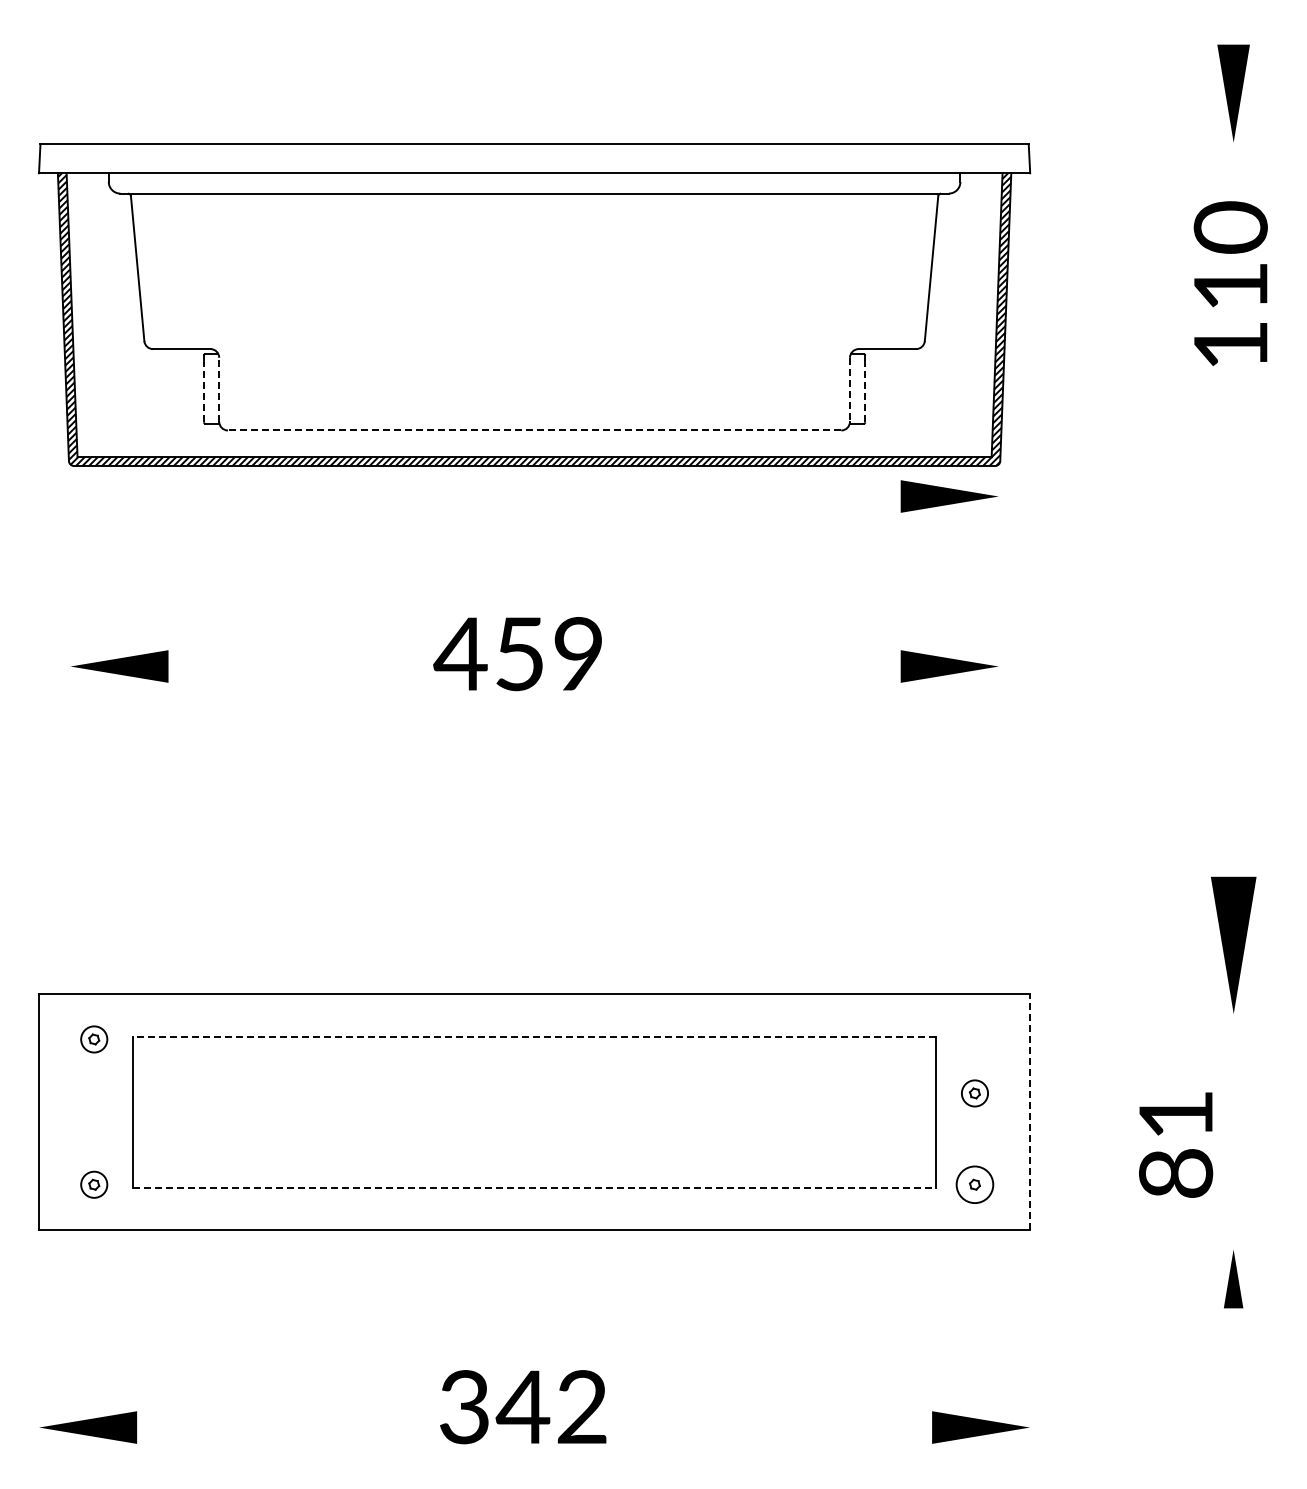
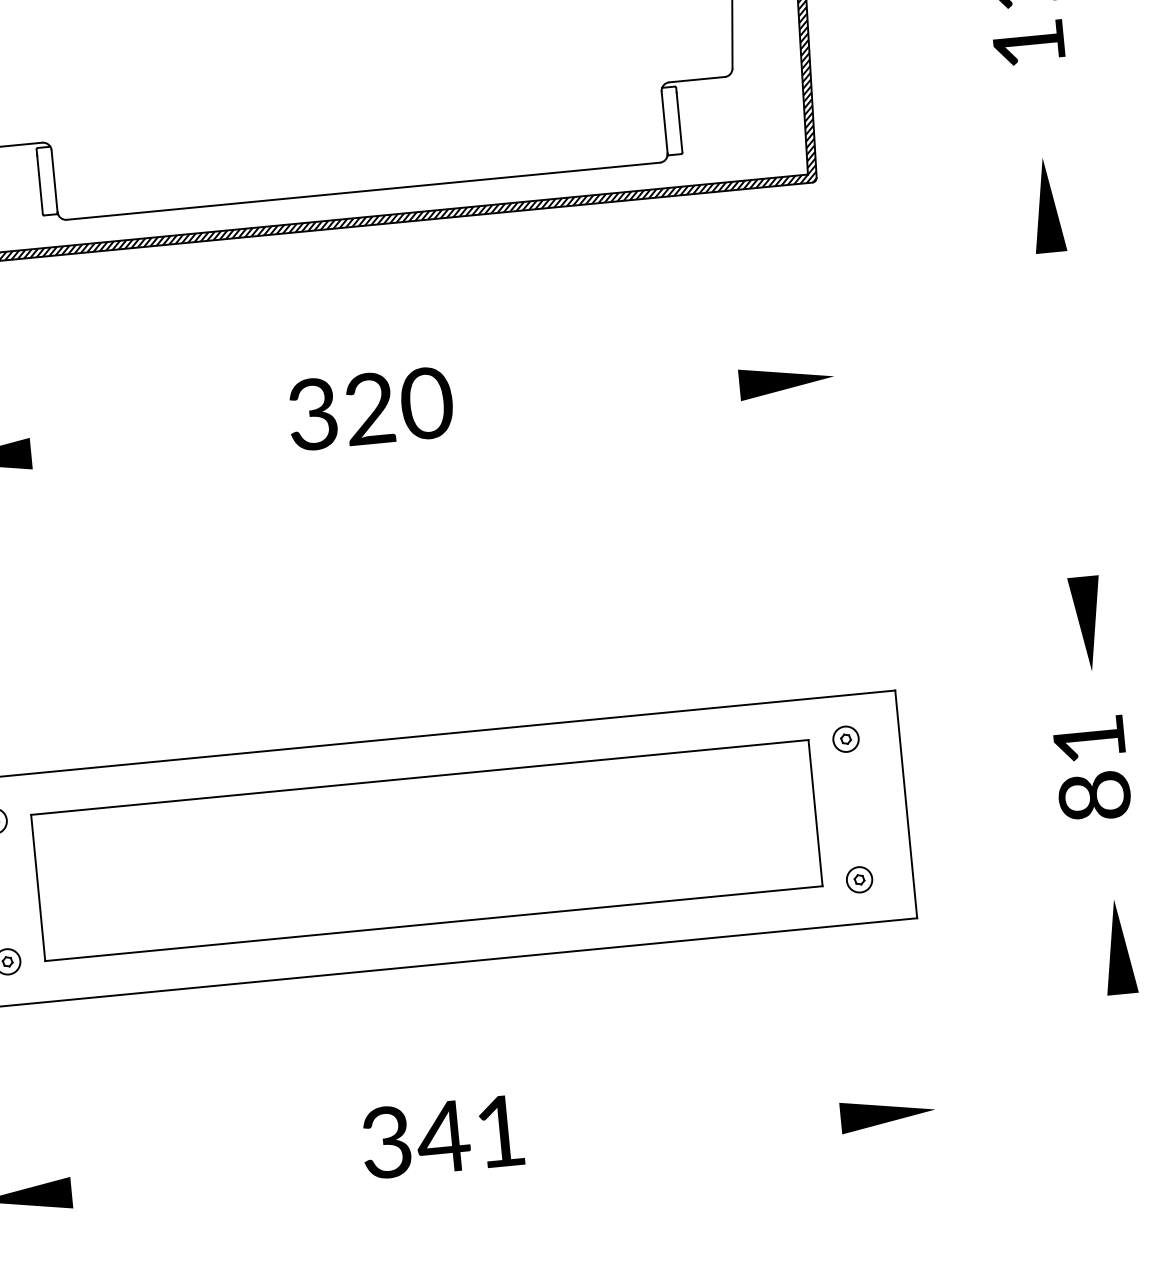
line: (219, 389) -> (54, 180), dashed -> solid
line: (849, 389) -> (664, 122), dashed -> solid
line: (203, 391) -> (39, 184), dashed -> solid
line: (865, 391) -> (679, 122), dashed -> solid
line: (534, 430) -> (363, 191), dashed -> solid
part: (948, 496) -> (769, 216), removed
part: (1233, 512) -> (1047, 205), added
text: (519, 654) -> (369, 409), 459 -> 320
part: (1233, 944) -> (1087, 623), size x0.71
line: (534, 1036) -> (419, 777), dashed -> solid
part: (974, 1093) -> (845, 739), moved
line: (1030, 1112) -> (906, 804), dashed -> solid
text: (1176, 1144) -> (1092, 768), moved
circle: (974, 1184) -> (859, 879), size x0.71
line: (534, 1187) -> (433, 923), dashed -> solid
part: (1233, 1278) -> (1118, 946), size x1.67
text: (581, 1406) -> (499, 1130), 342 -> 341

